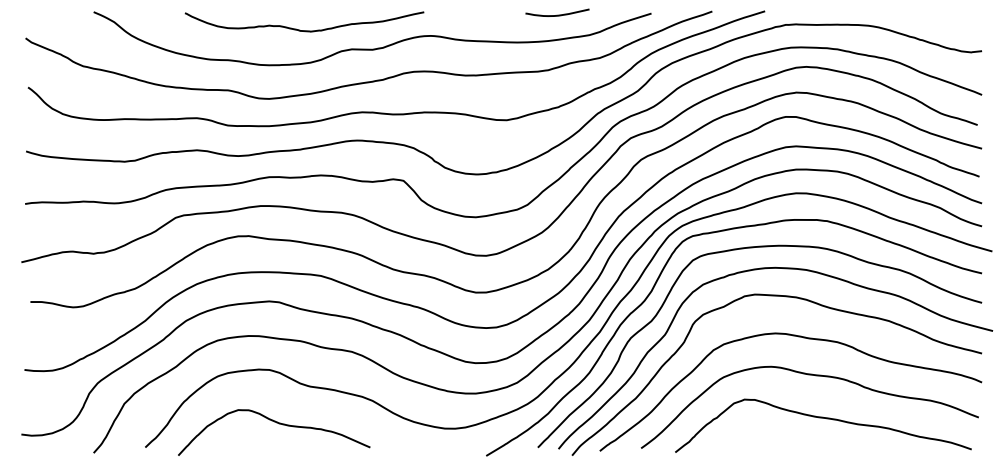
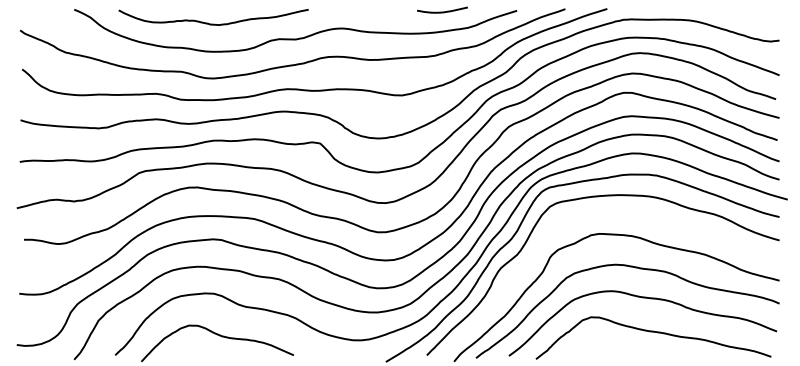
curve: (304, 29) -> (213, 23), moved
curve: (761, 270) -> (604, 214), removed

